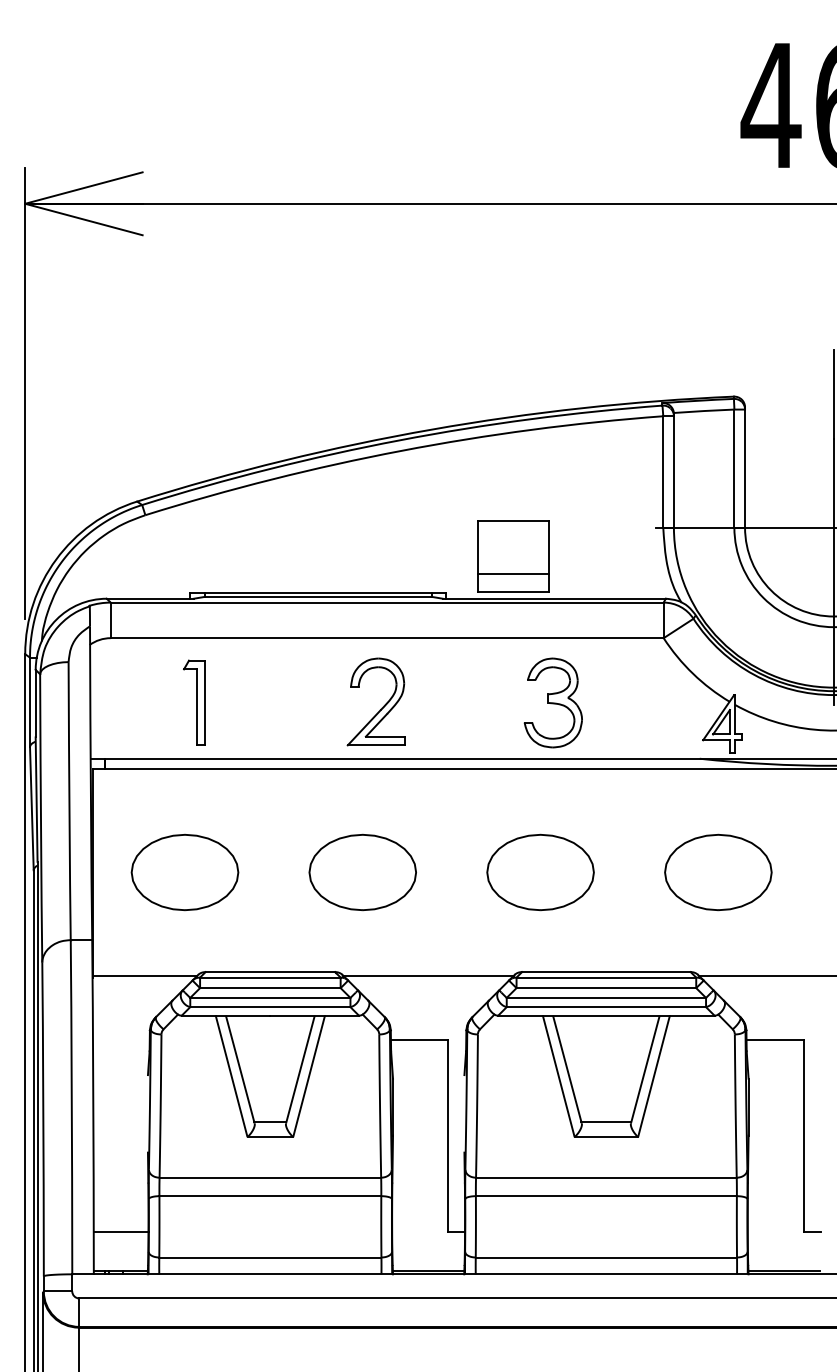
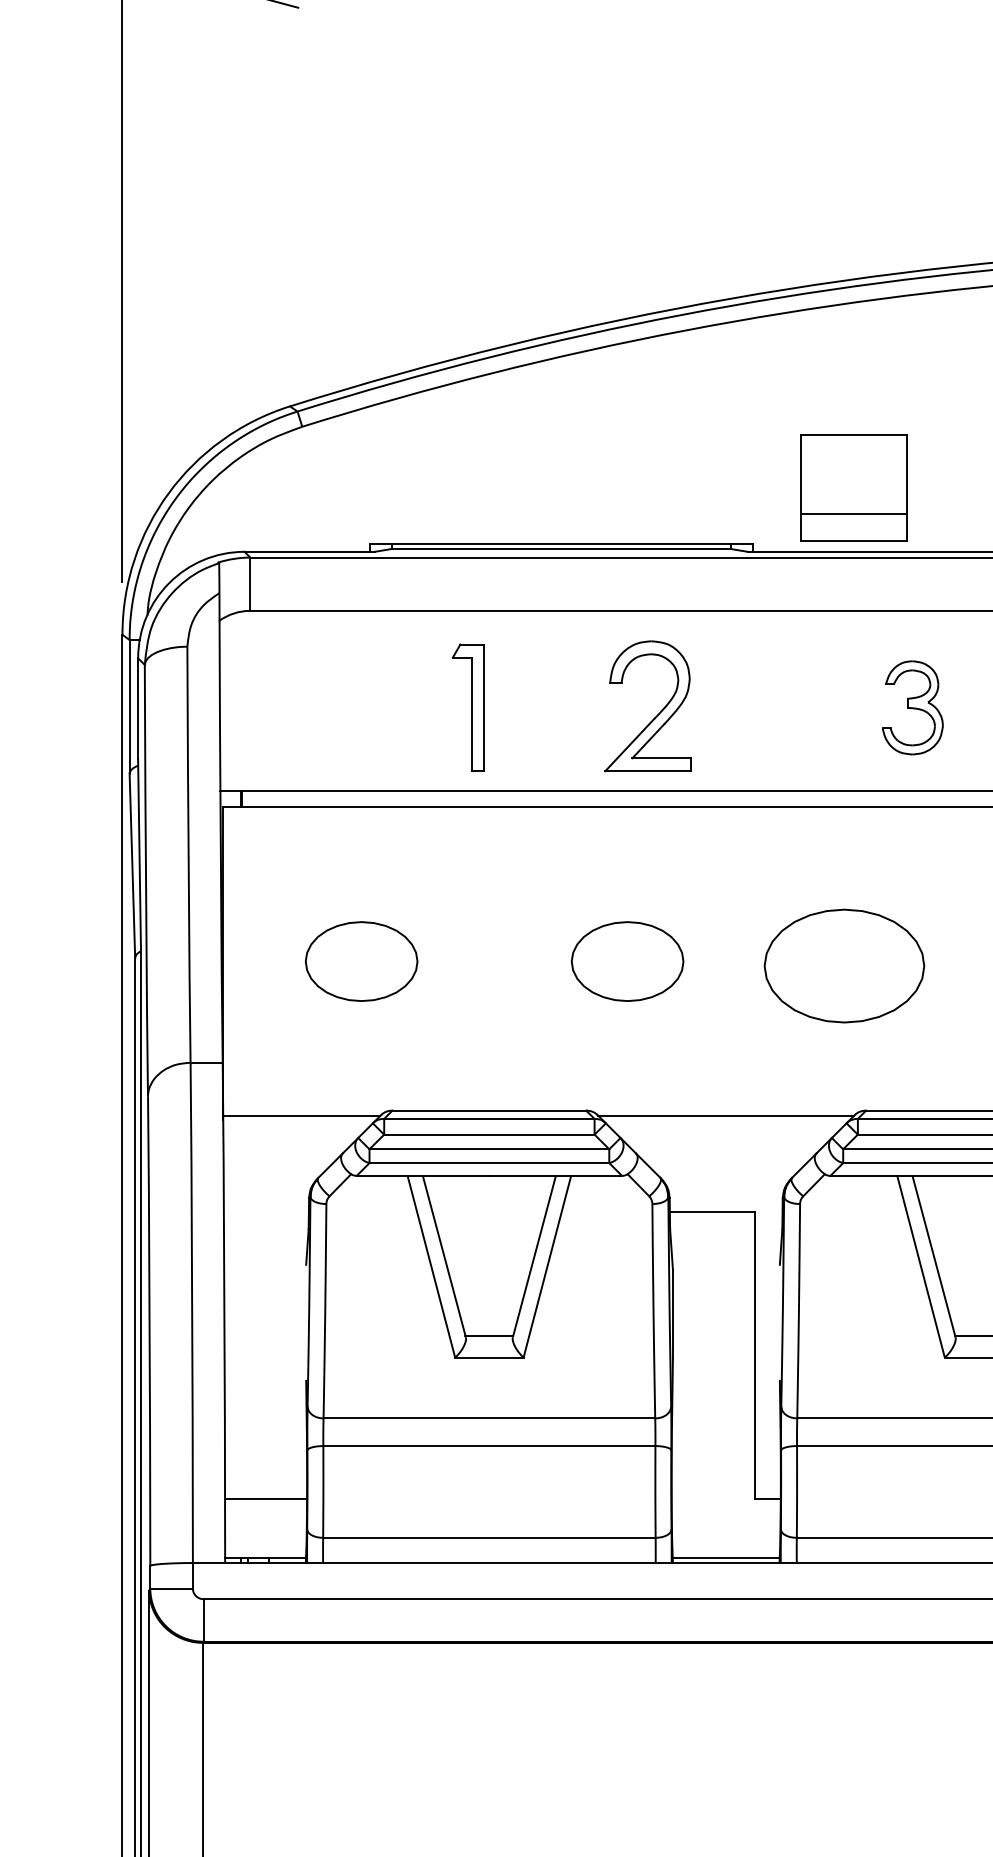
part: (194, 702) -> (468, 707), moved
part: (552, 702) -> (911, 707), size x0.7
part: (184, 872) -> (360, 961), size x0.7
part: (362, 872) -> (627, 961), size x0.7
part: (540, 872) -> (844, 966), moved

